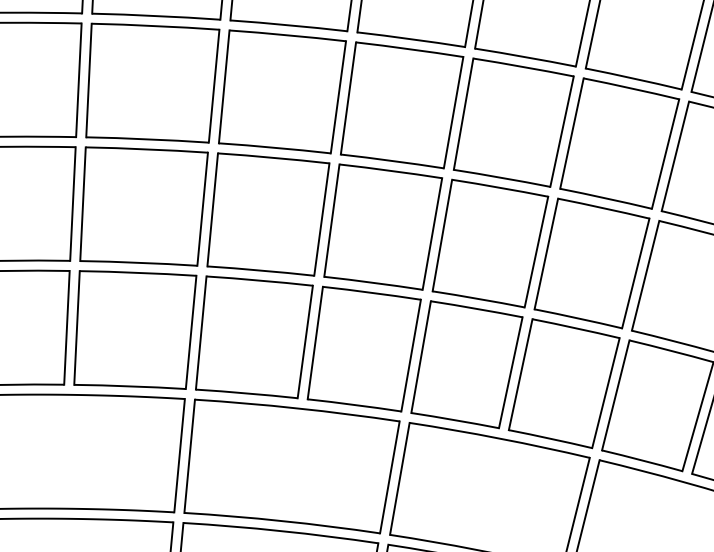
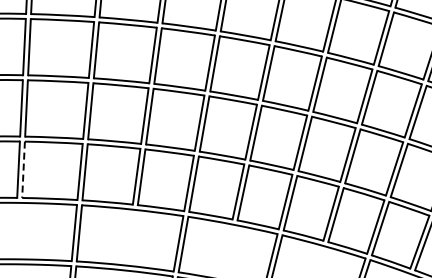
line: (76, 329) -> (23, 170), solid -> dashed

